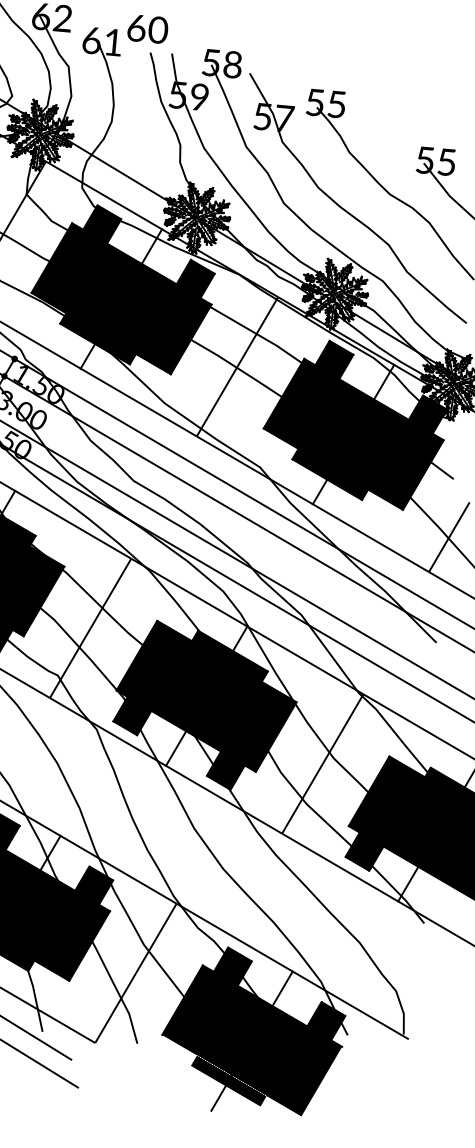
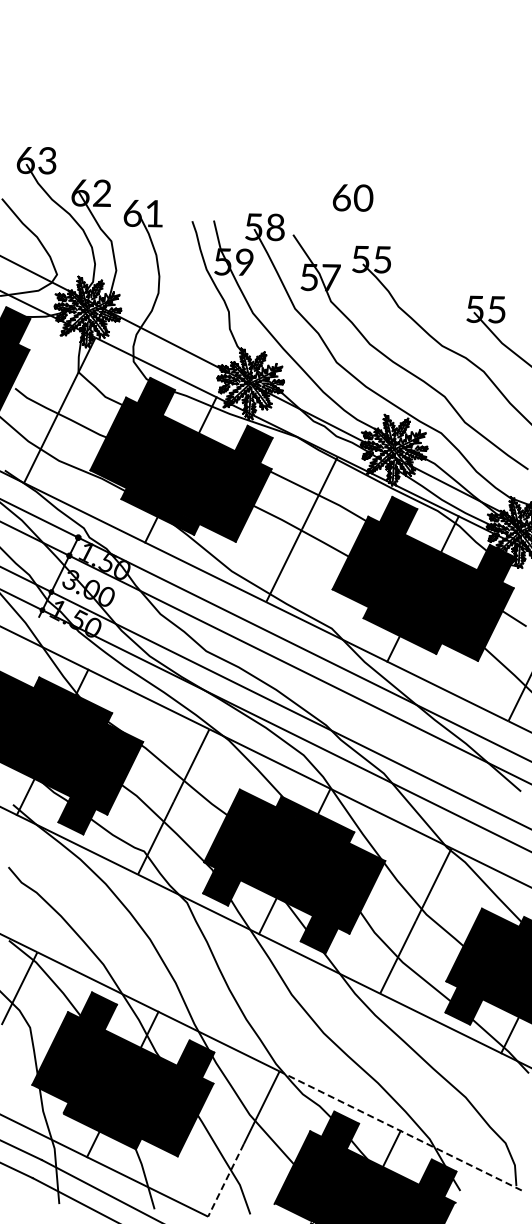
text: (147, 28) -> (352, 197), moved
line: (292, 971) -> (400, 1130), solid -> dashed
line: (115, 1008) -> (225, 1180), solid -> dashed

